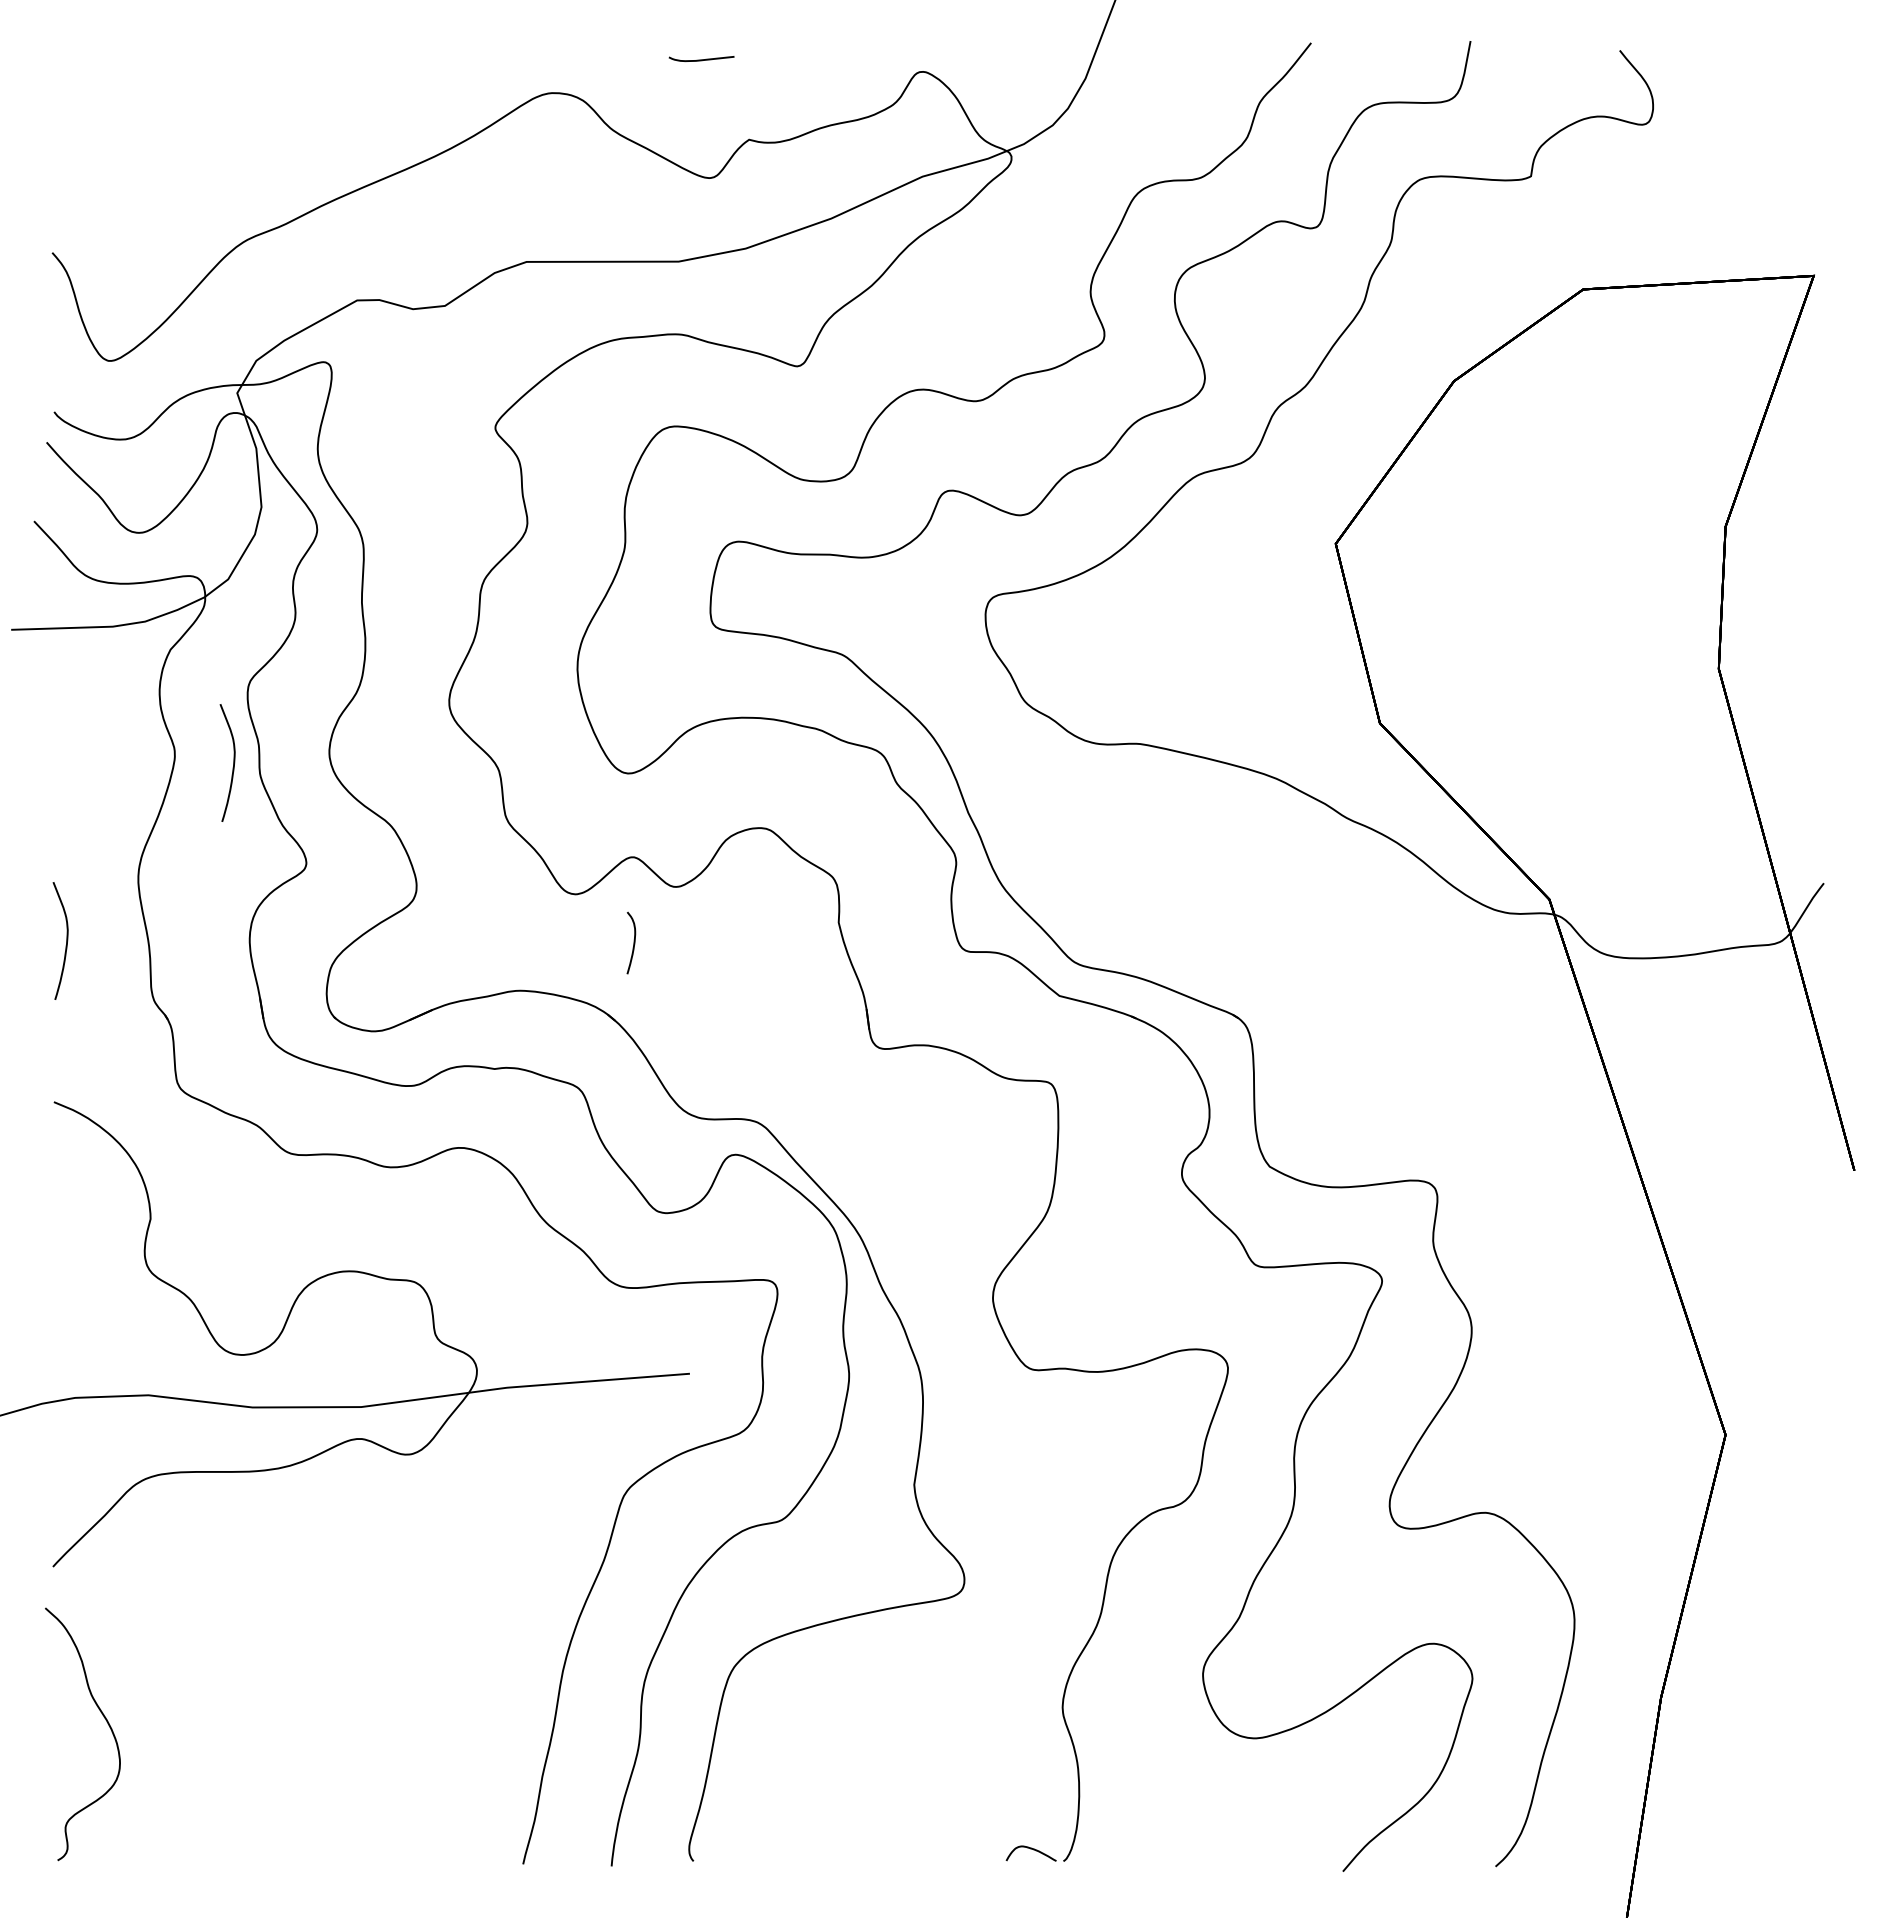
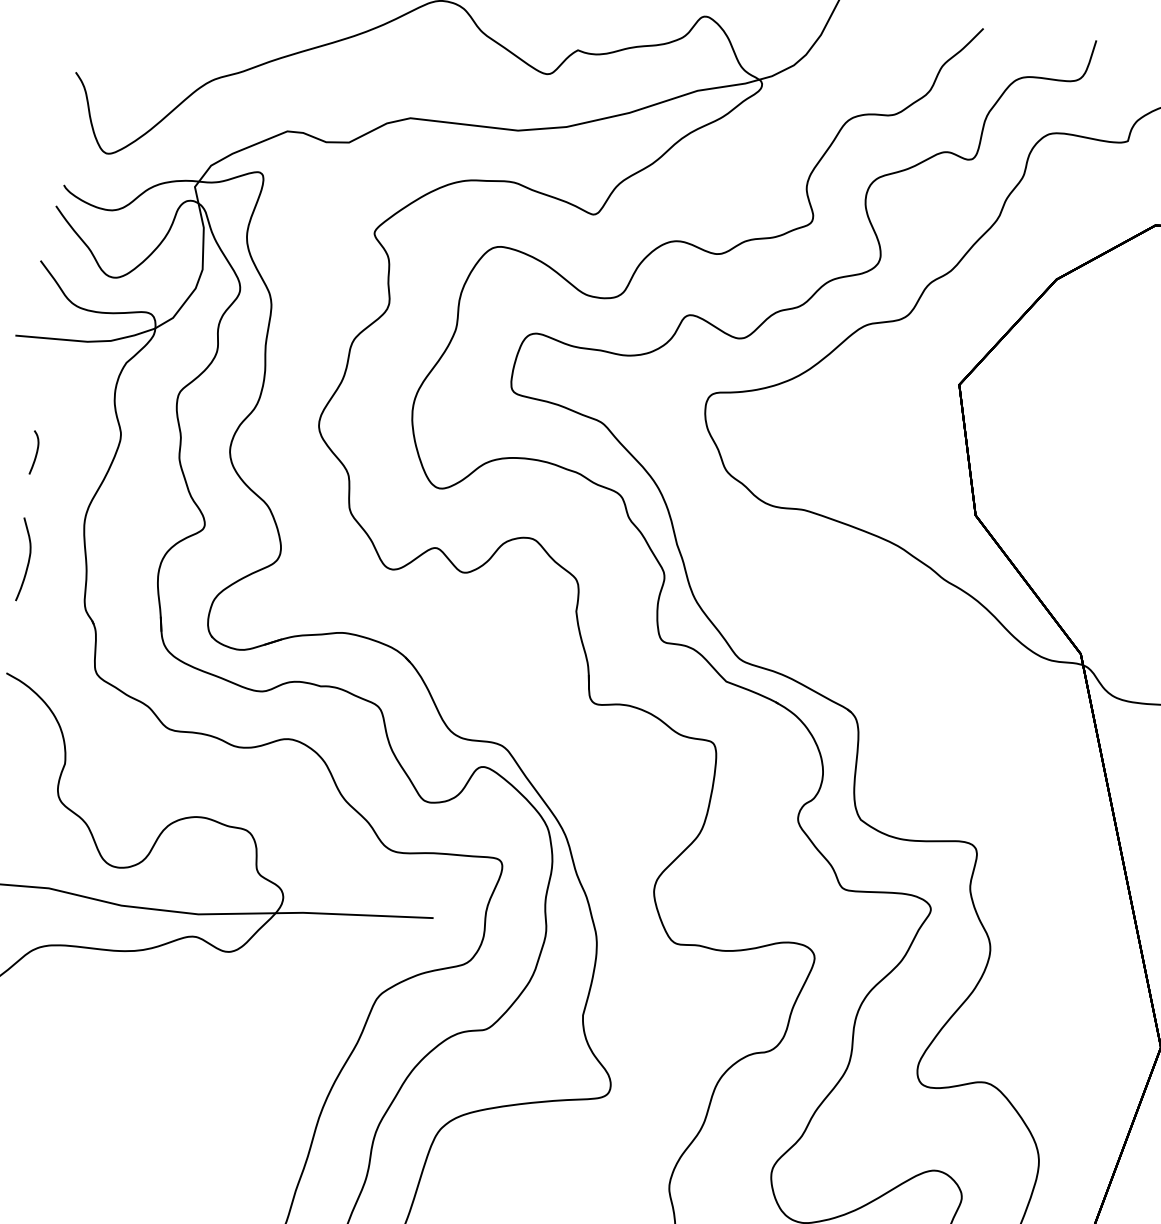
curve: (233, 762) -> (161, 447), removed
curve: (633, 942) -> (36, 452), moved

